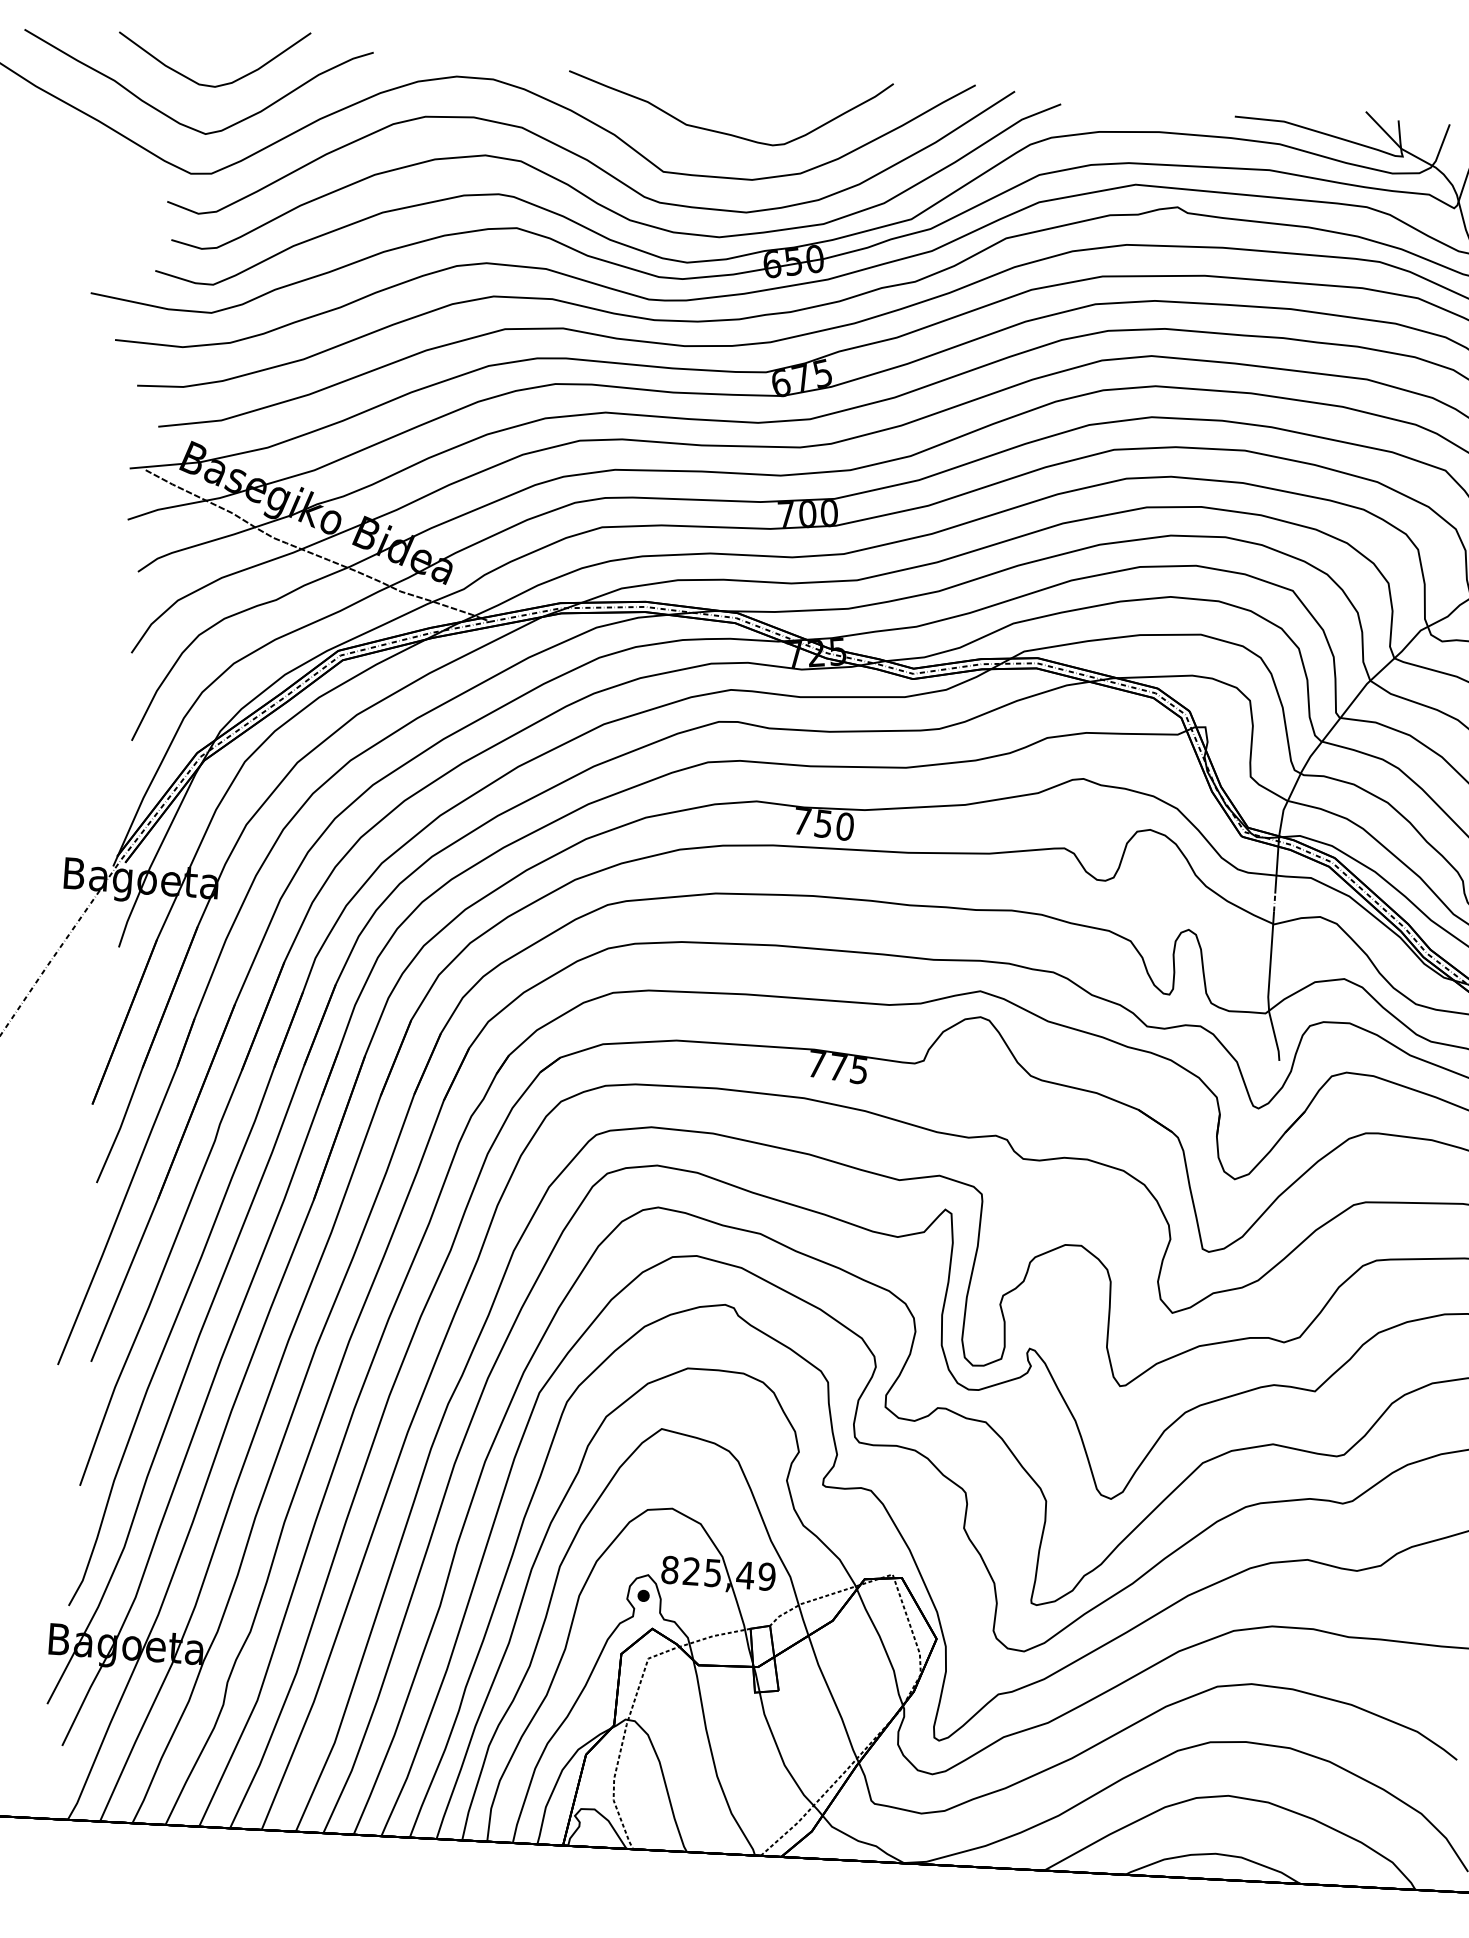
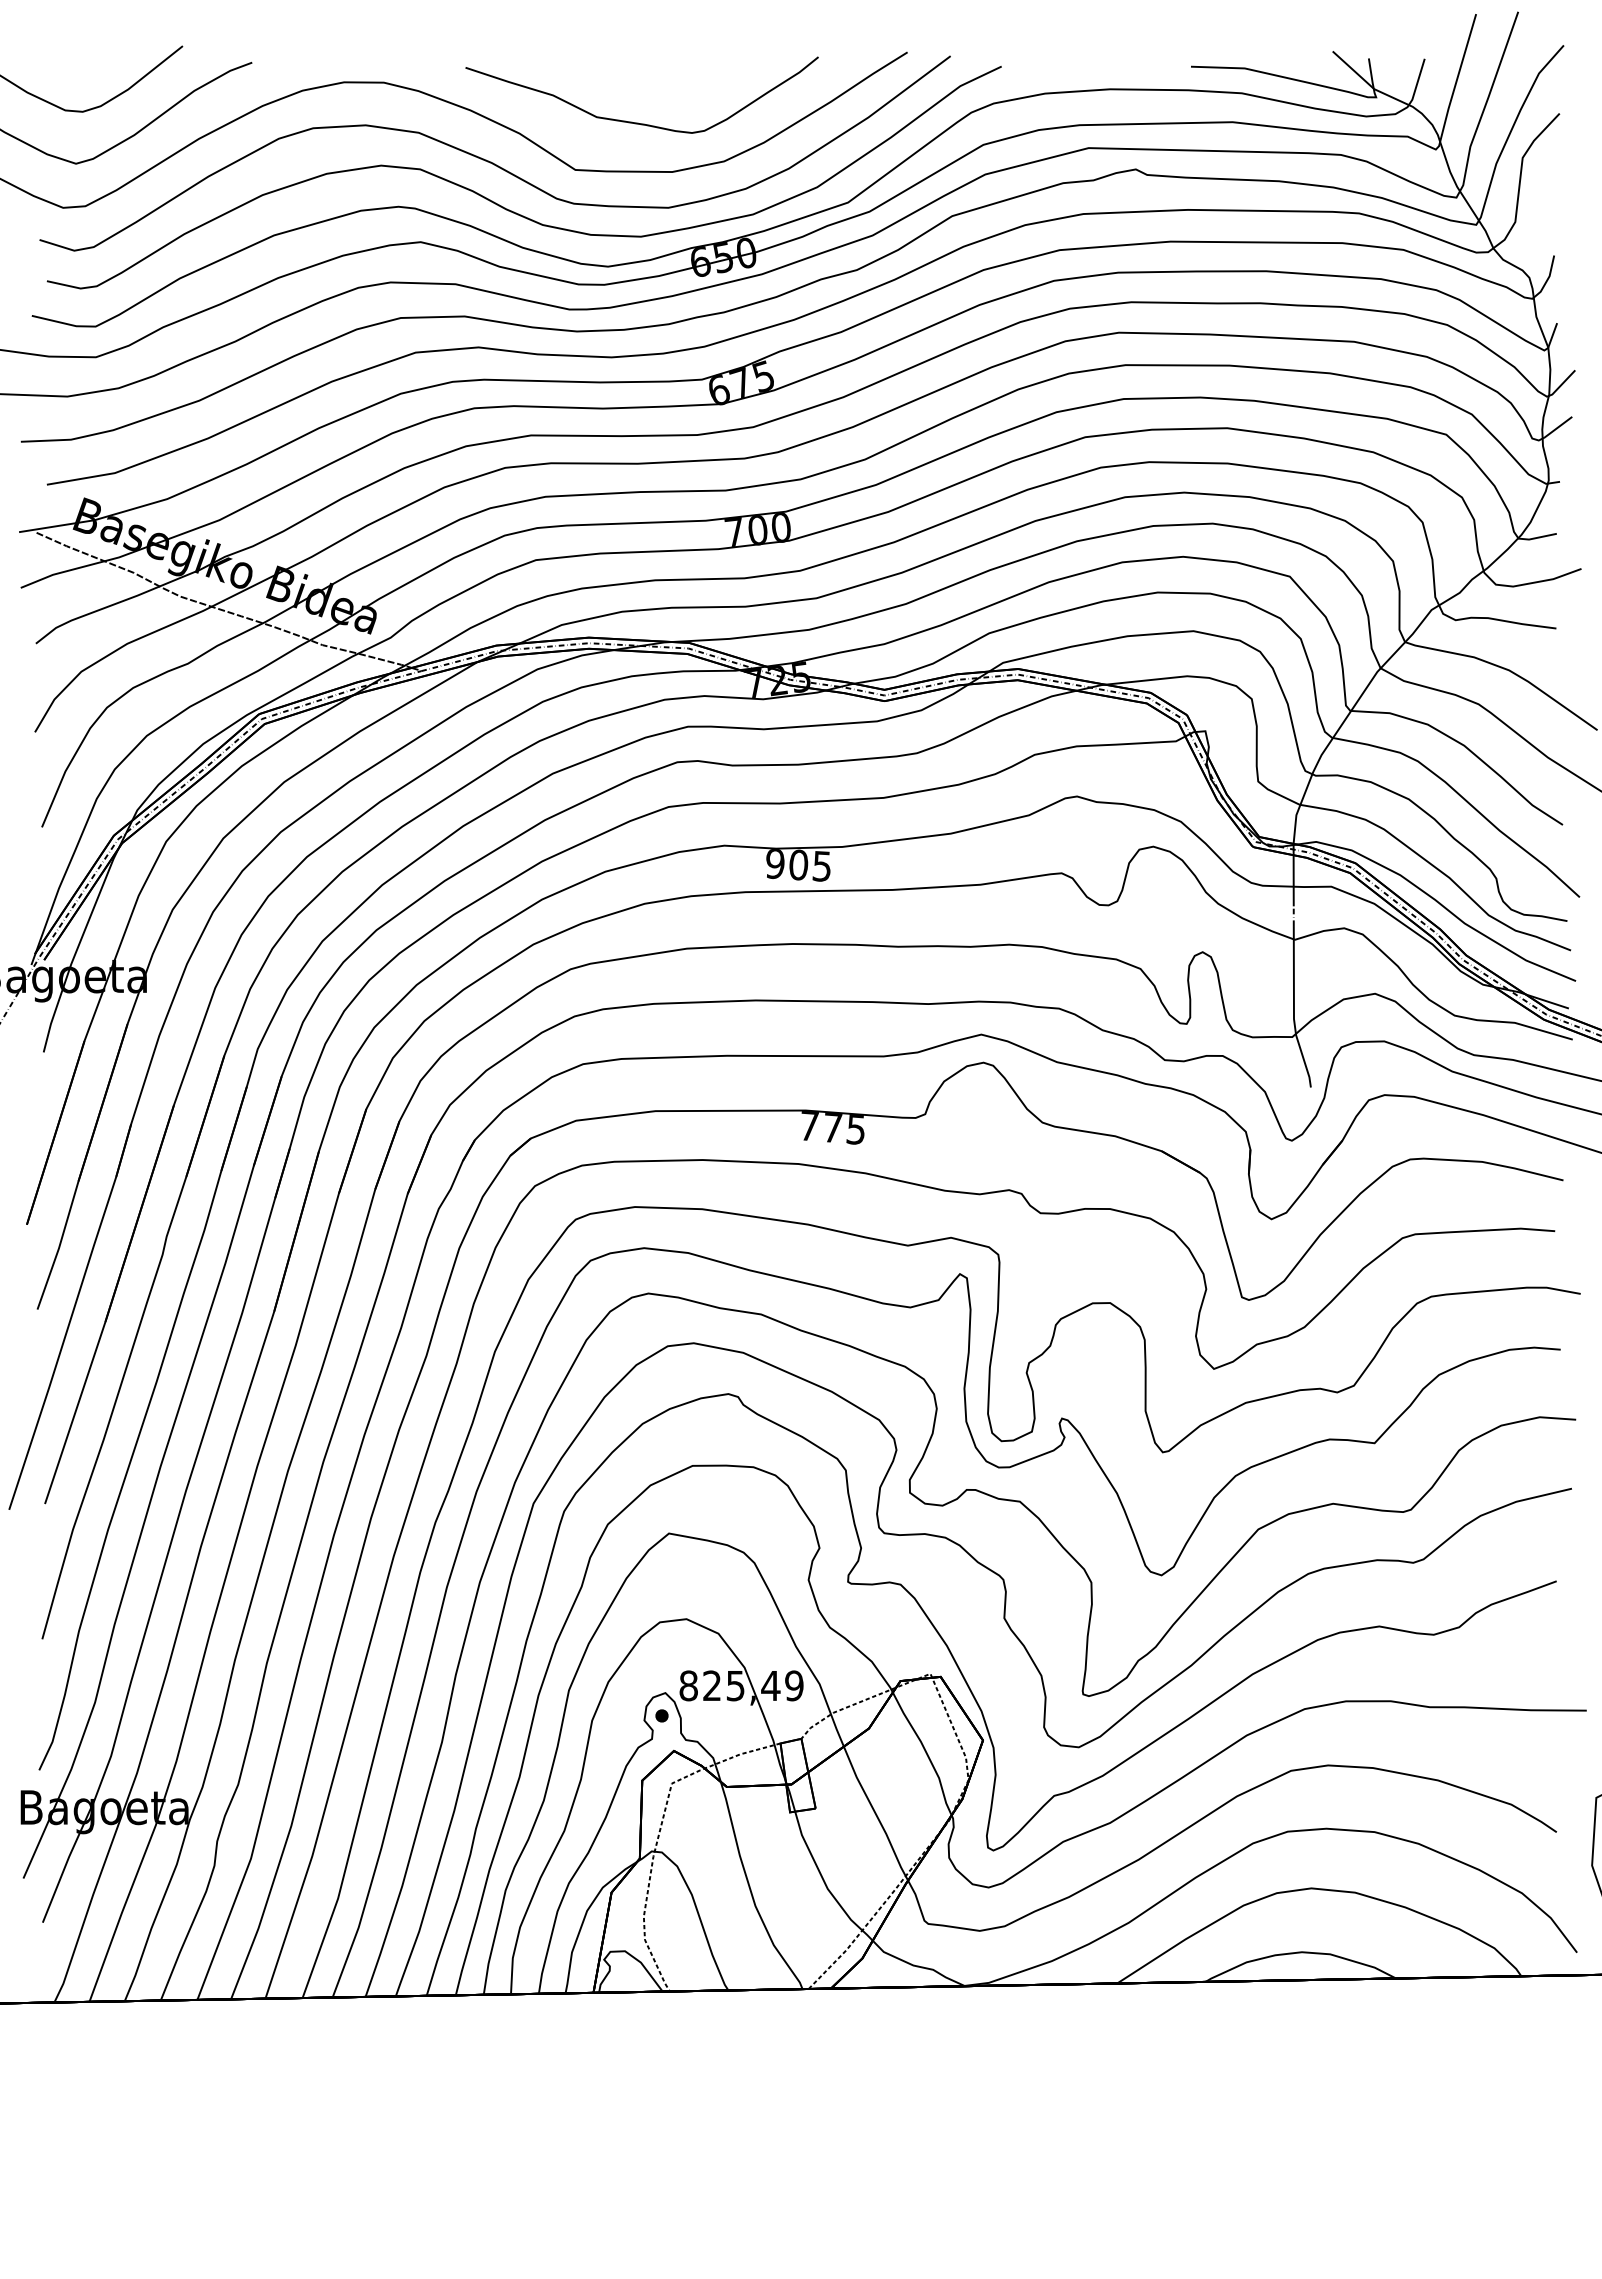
text: (823, 824) -> (798, 865), 750 -> 905

